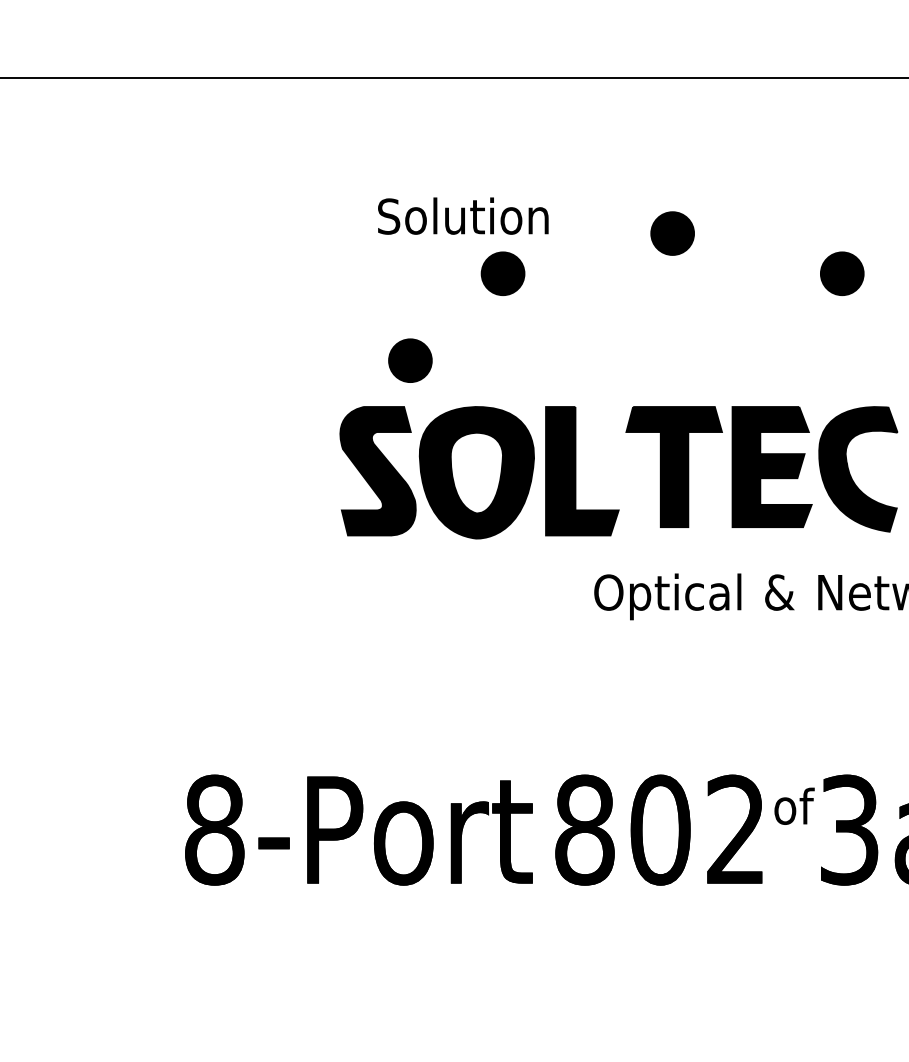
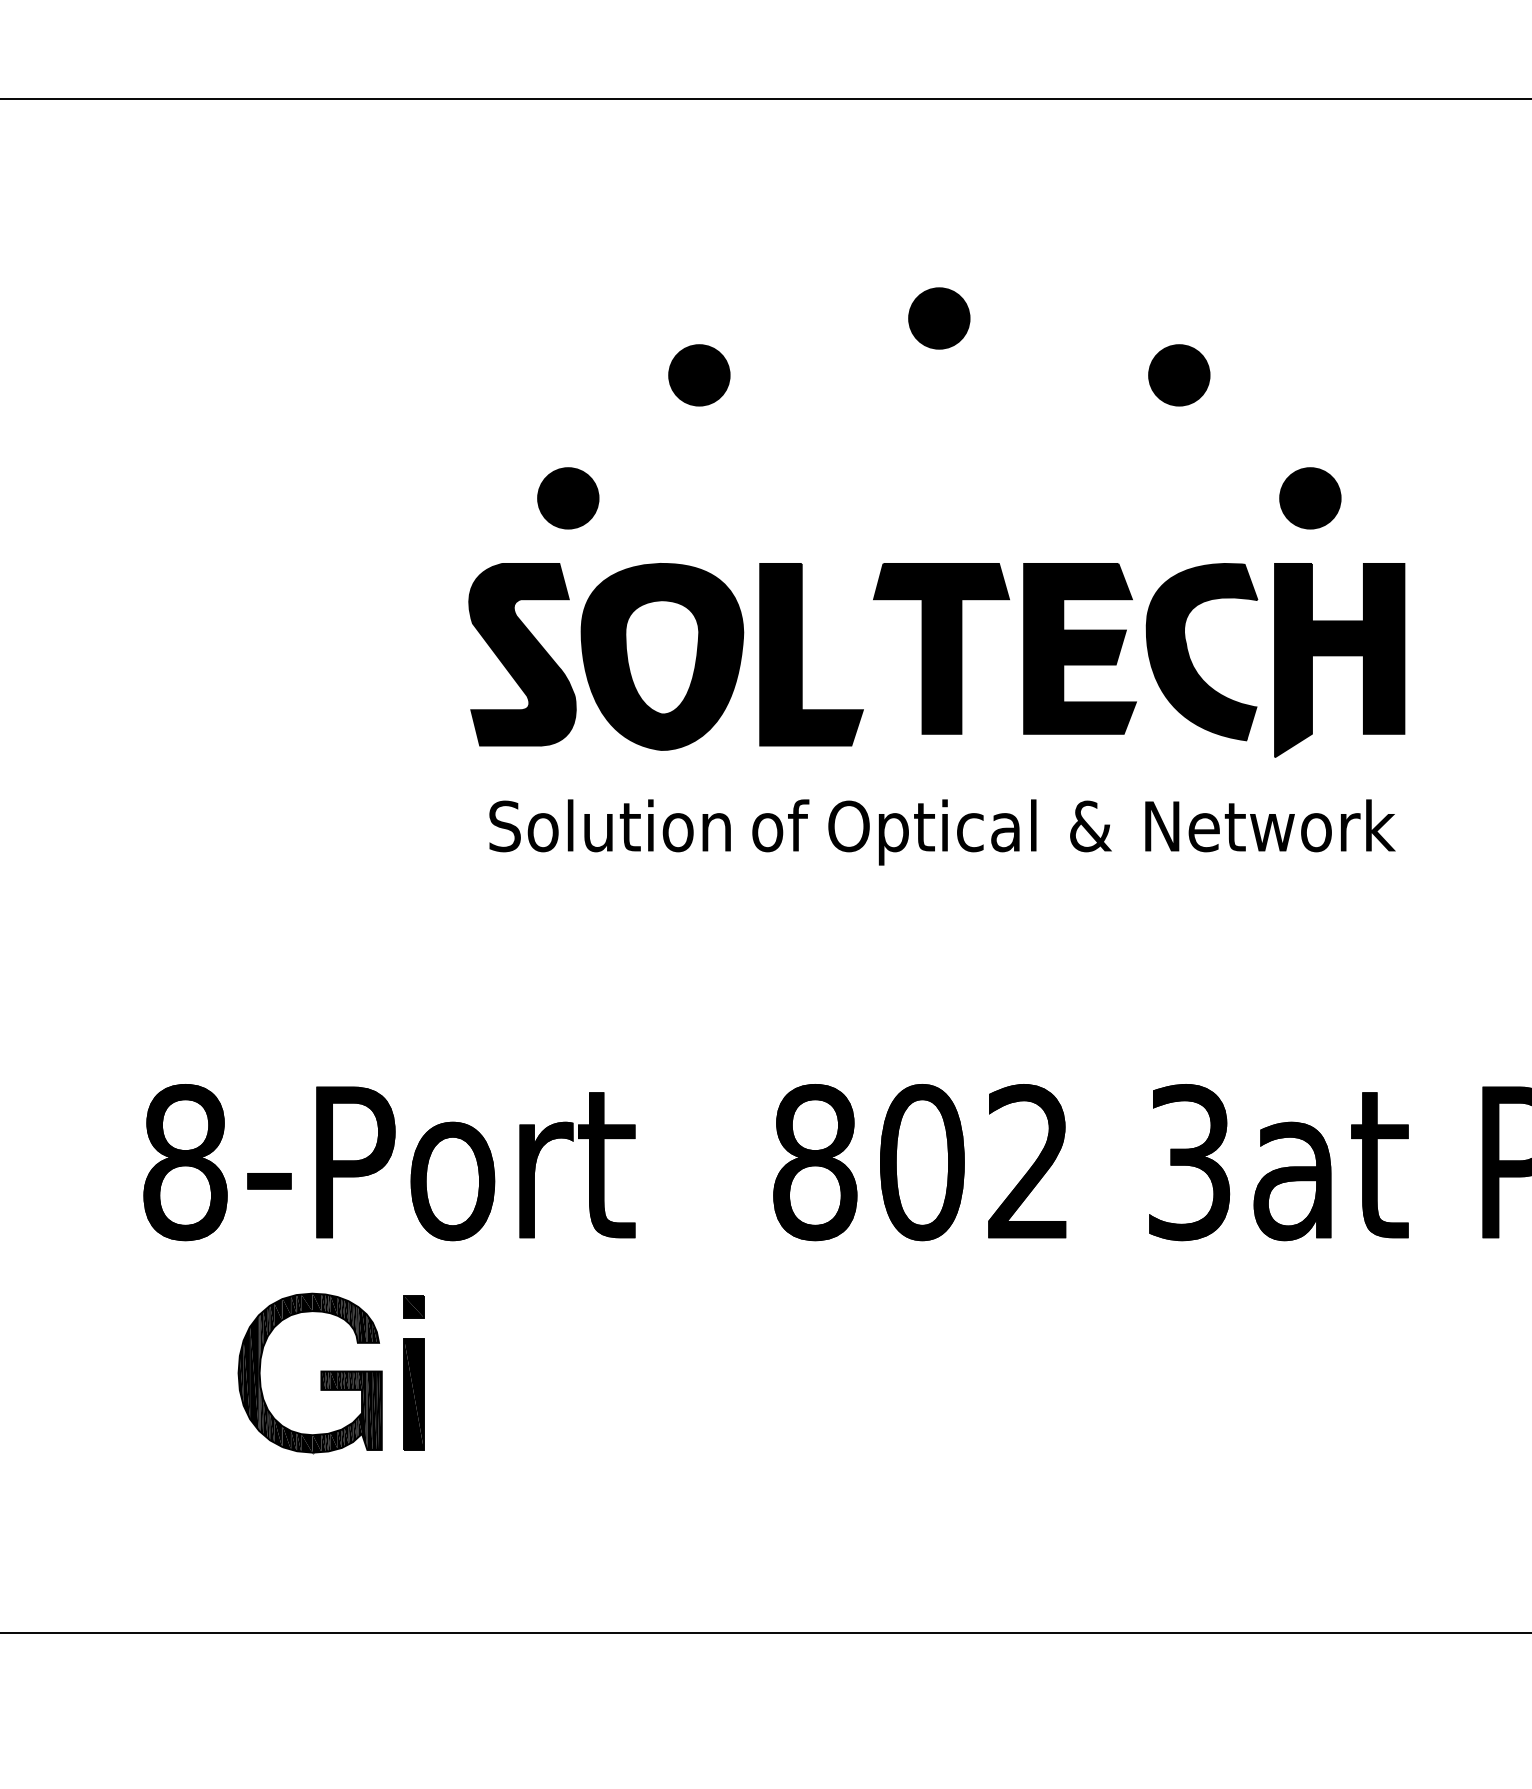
text: (462, 215) -> (609, 825), moved
text: (794, 806) -> (780, 825), moved
text: (358, 830) -> (389, 1162), moved
part: (242, 979) -> (330, 1373), added

